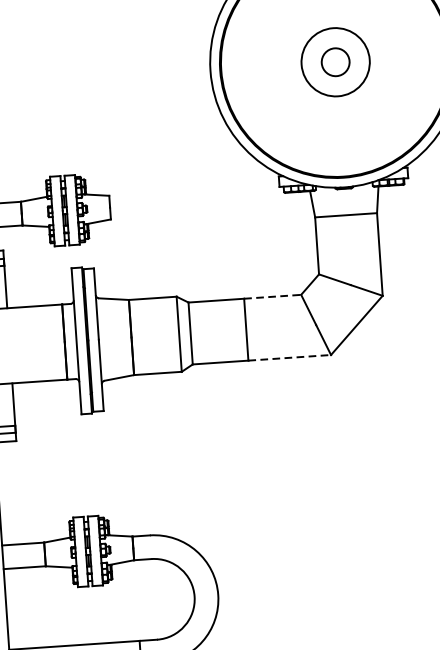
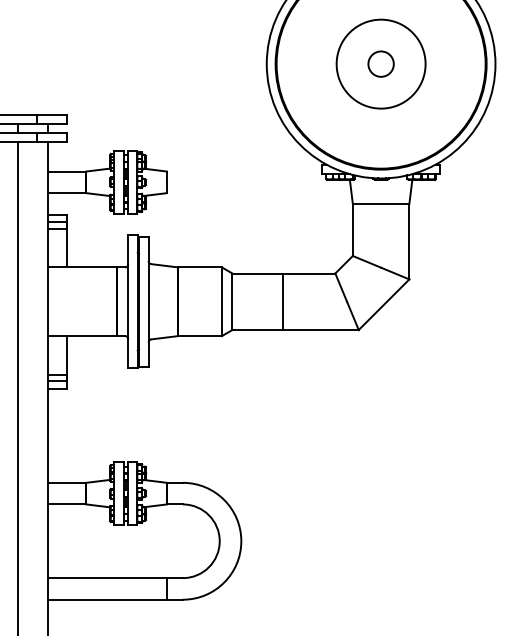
circle: (334, 61) -> (380, 63), size x1.43
line: (272, 296) -> (309, 273), dashed -> solid
line: (290, 358) -> (321, 330), dashed -> solid

